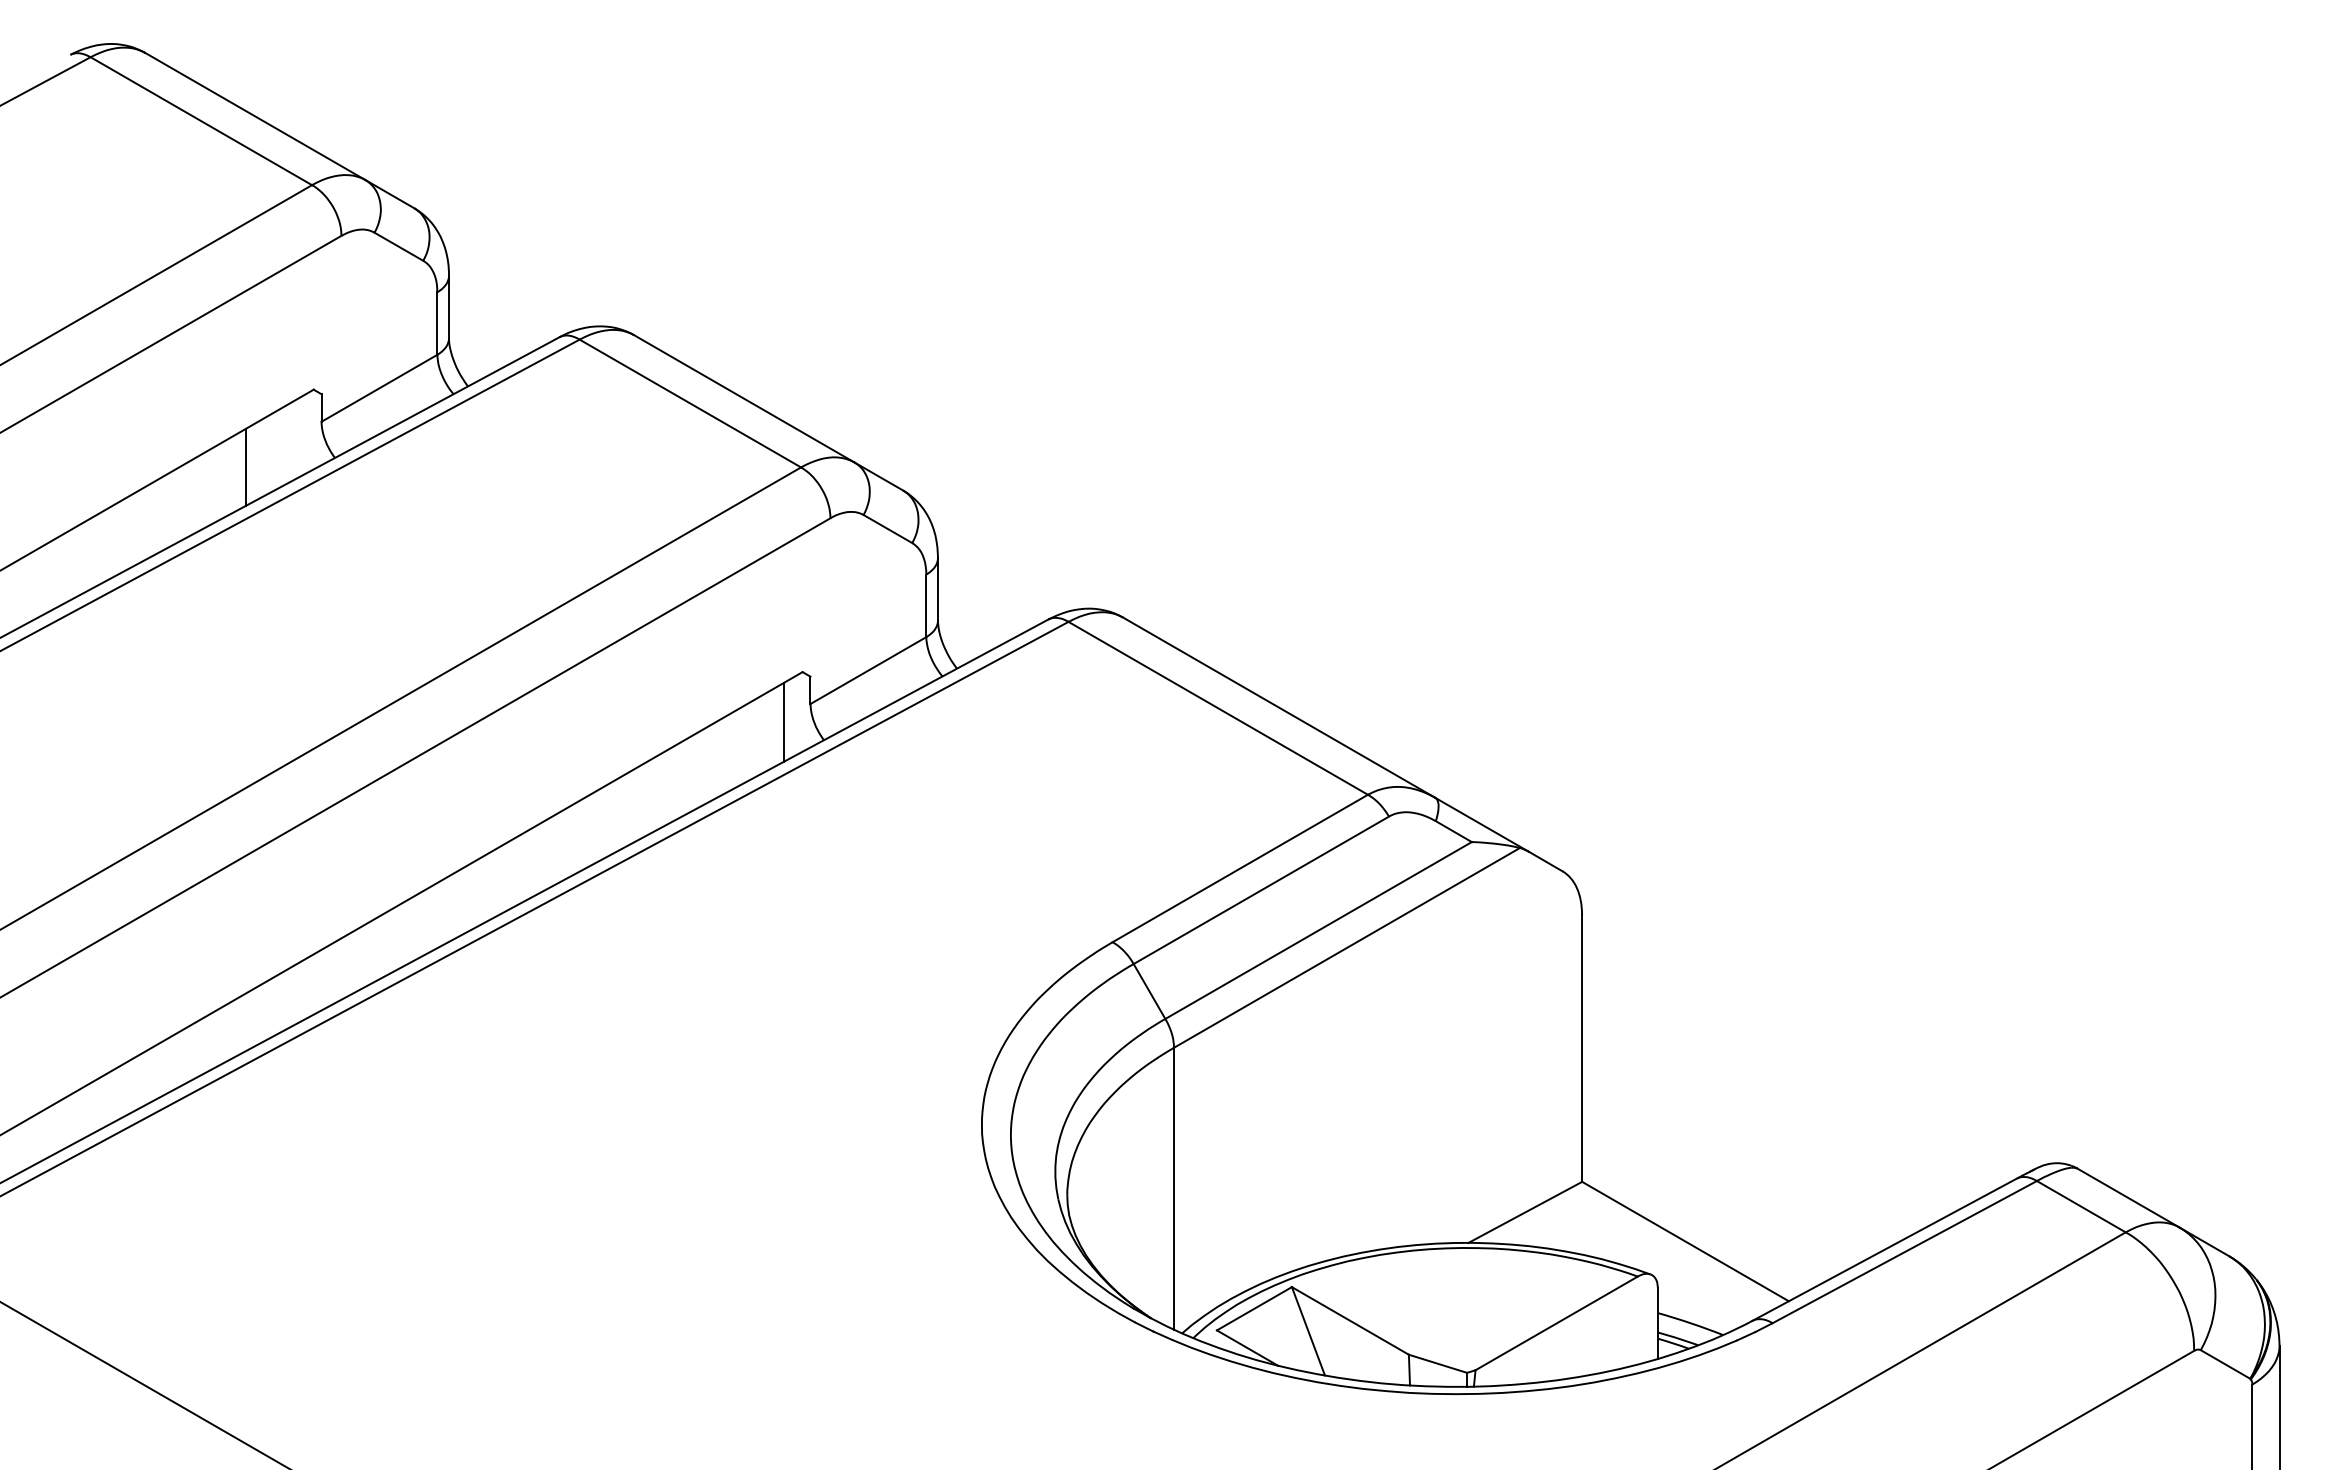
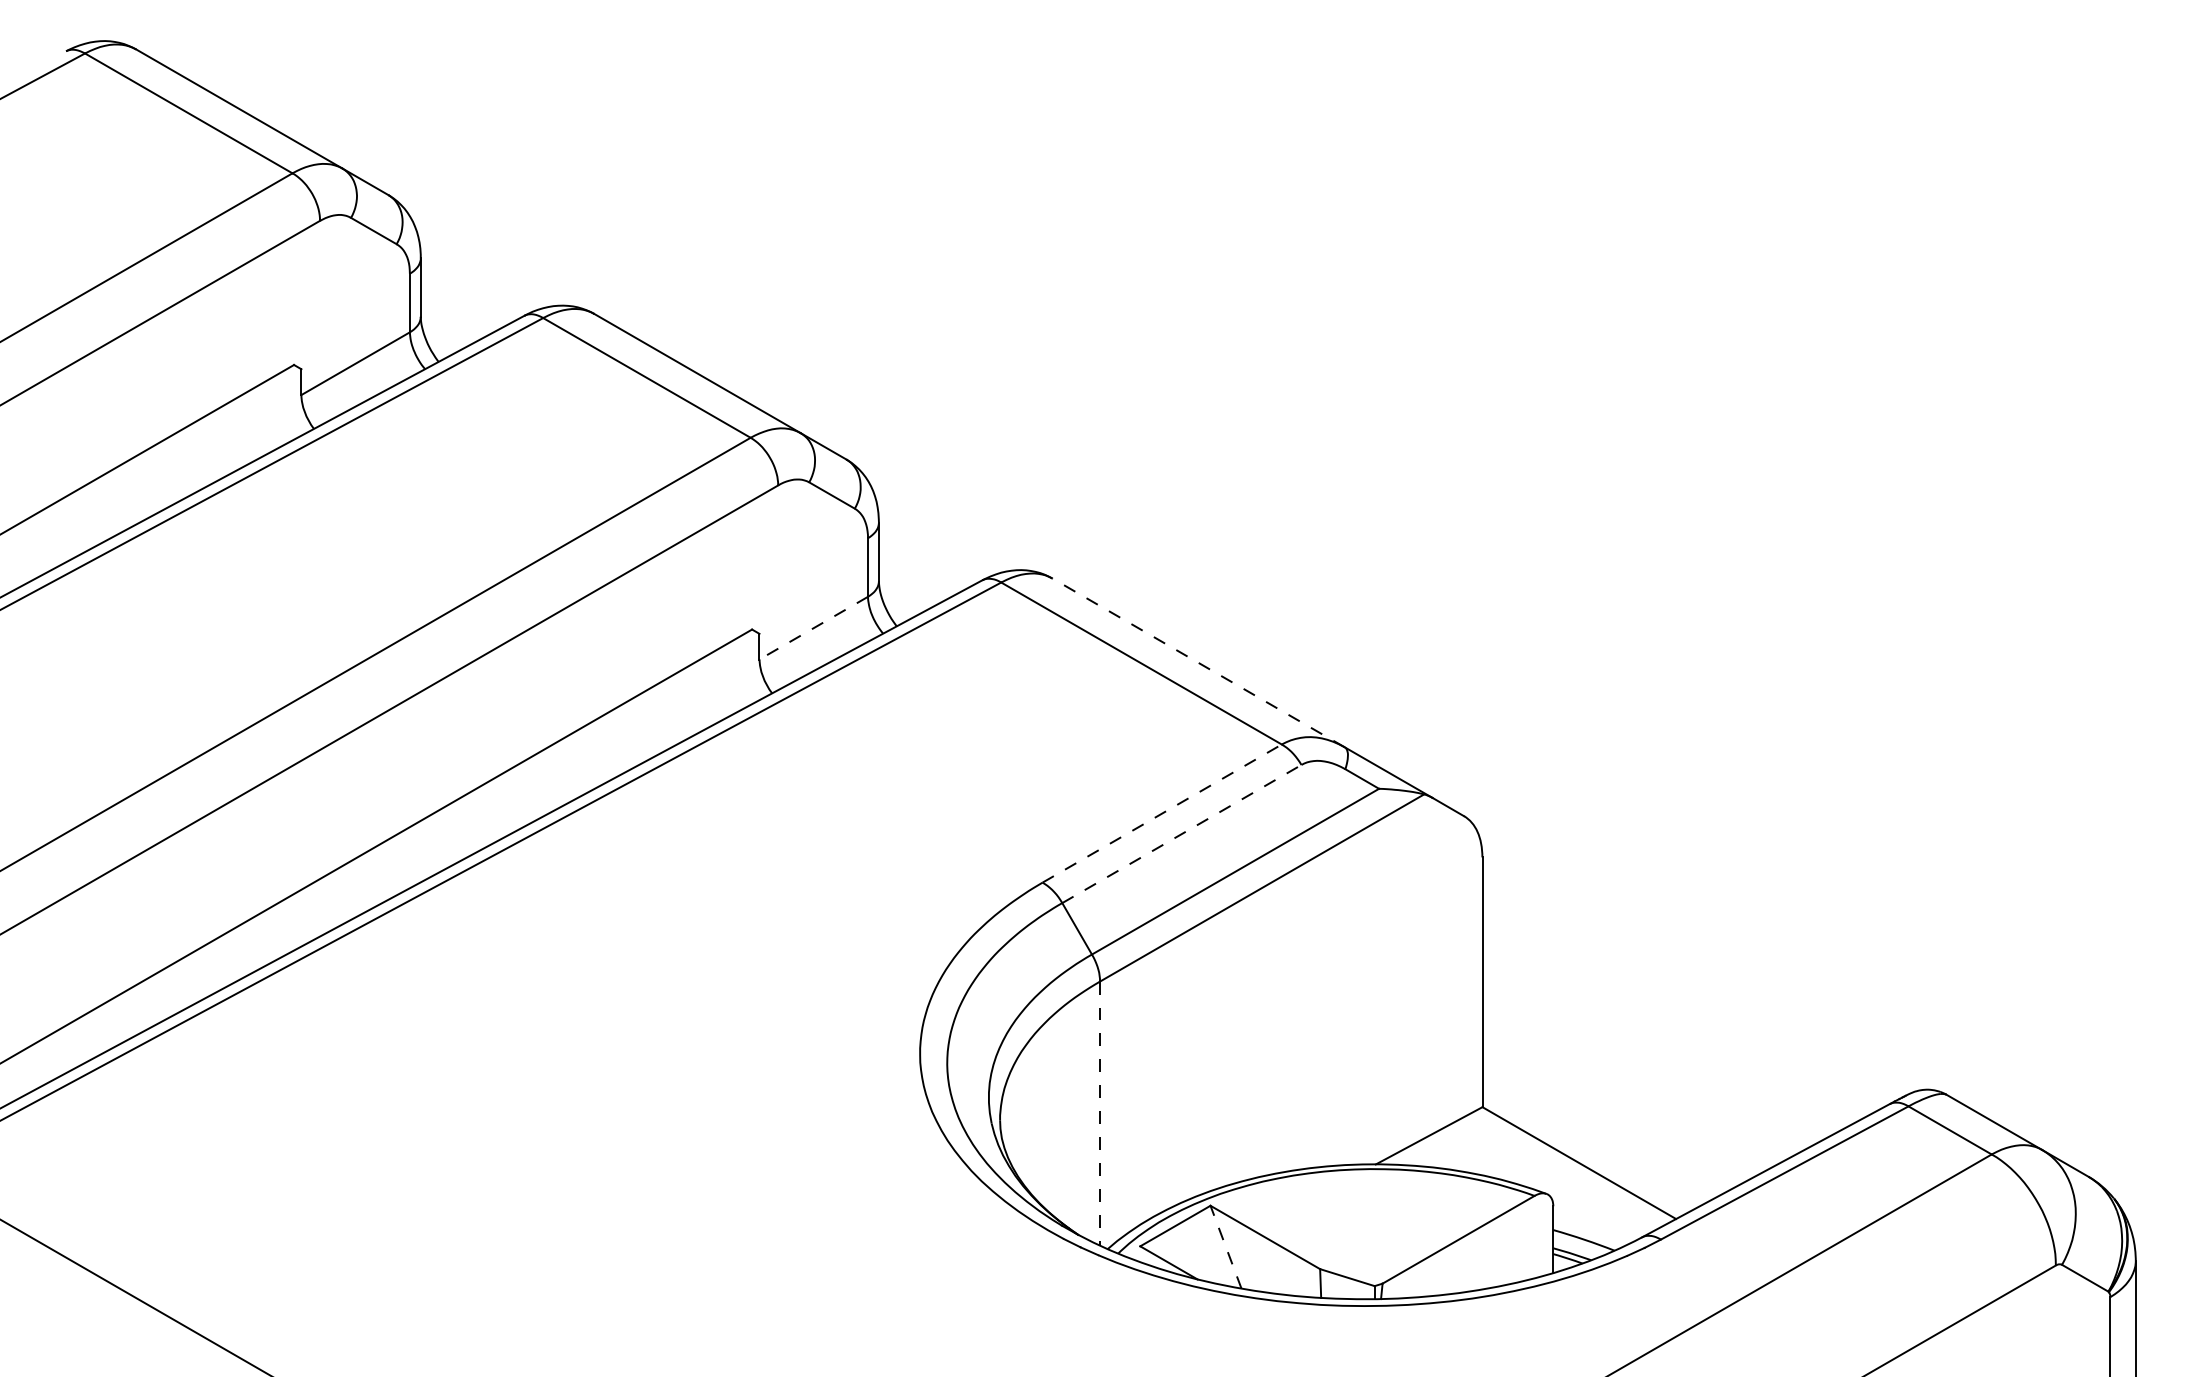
line: (245, 466) -> (230, 436), removed
line: (868, 670) -> (813, 628), solid -> dashed
line: (1278, 707) -> (1197, 662), solid -> dashed
line: (783, 722) -> (734, 676), removed
line: (1240, 868) -> (1162, 813), solid -> dashed
line: (1261, 890) -> (1182, 834), solid -> dashed
line: (1173, 1188) -> (1099, 1113), solid -> dashed
line: (1308, 1330) -> (1226, 1246), solid -> dashed

